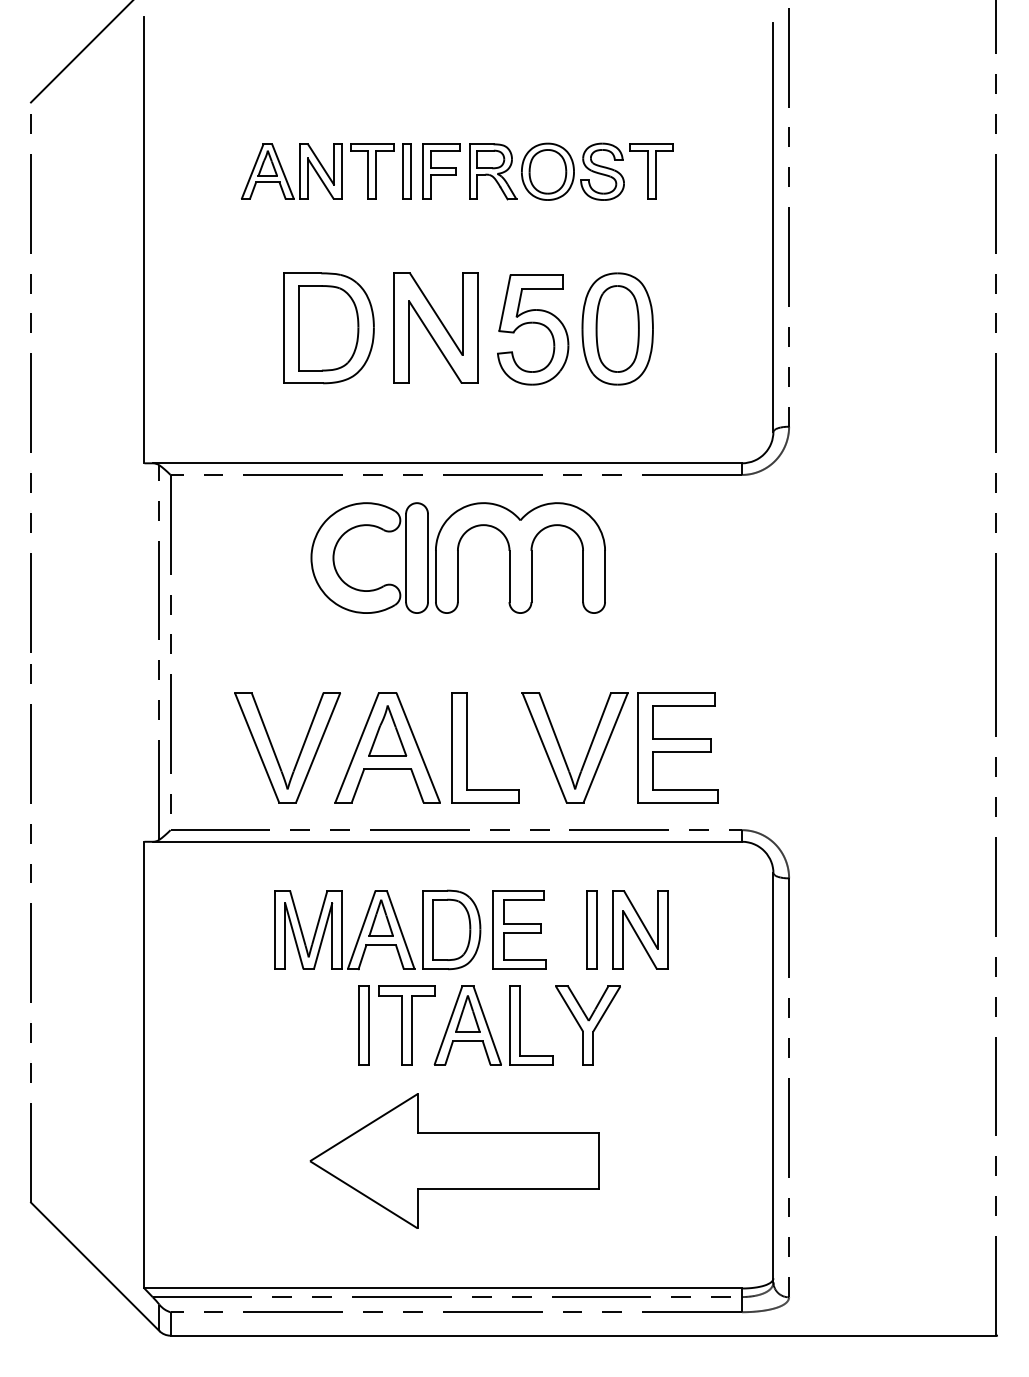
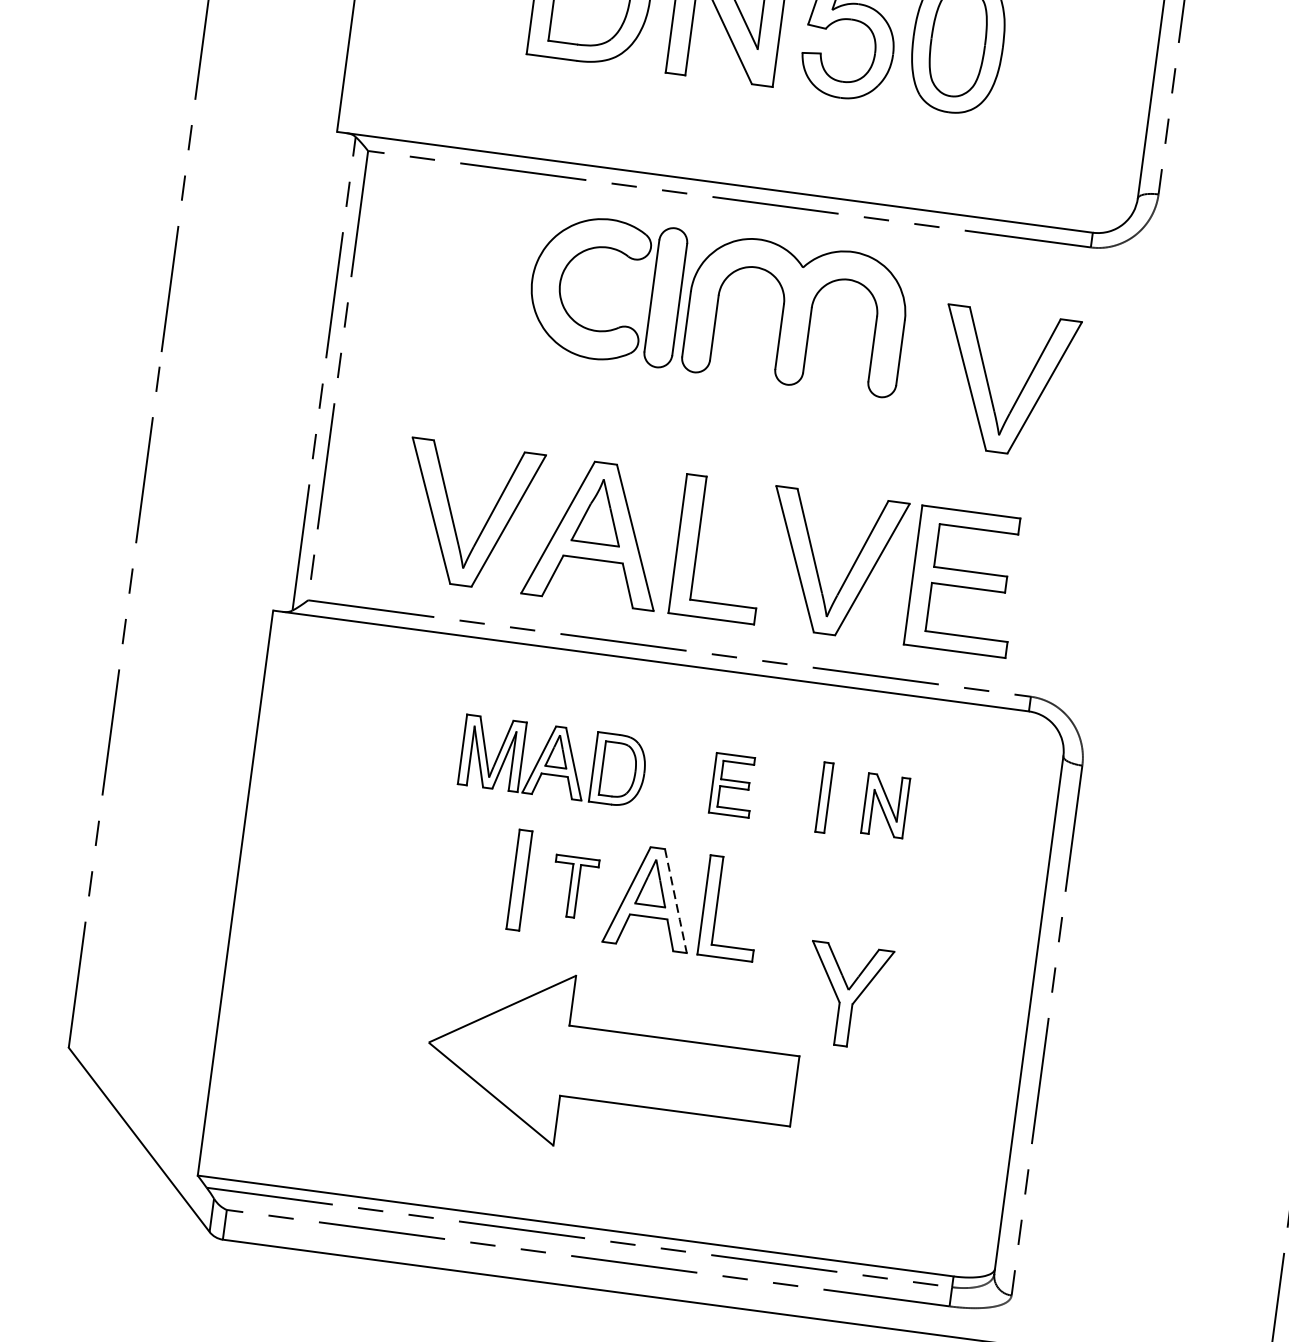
part: (677, 591) -> (989, 383), added
part: (377, 929) -> (553, 760), size x0.7
part: (519, 929) -> (732, 784), size x0.6
part: (591, 929) -> (823, 796), size x0.7
part: (640, 929) -> (885, 805), size x0.6
part: (406, 1025) -> (573, 887), size x0.6
line: (487, 1025) -> (676, 900), solid -> dashed
part: (587, 1025) -> (846, 995), moved

